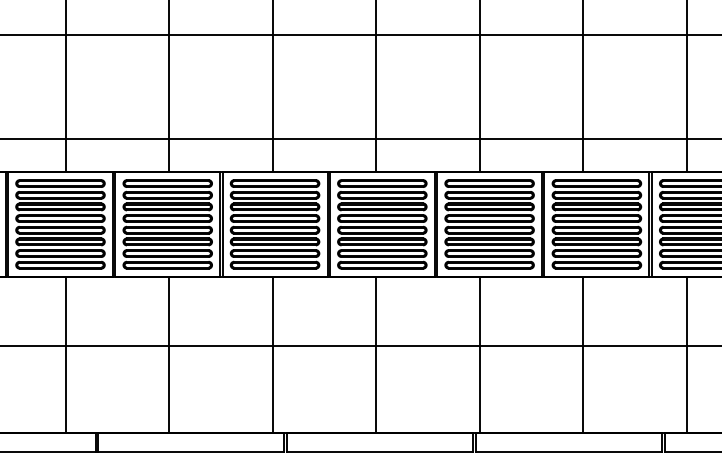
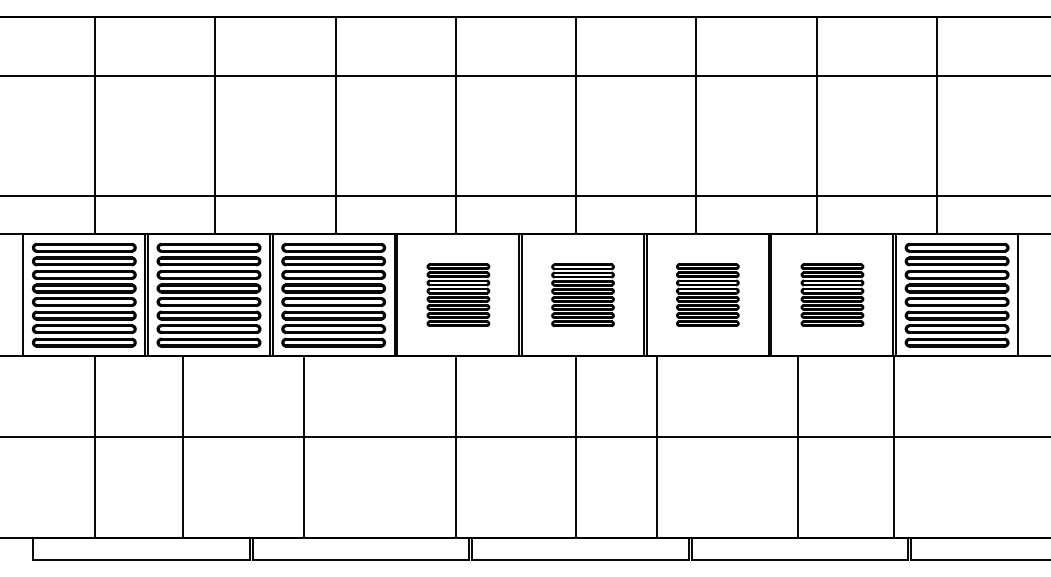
part: (275, 223) -> (458, 294), size x0.6
part: (489, 223) -> (707, 294), size x0.6
part: (596, 223) -> (832, 294), size x0.6
part: (381, 224) -> (582, 295), size x0.6
line: (66, 354) -> (183, 446), moved
line: (169, 354) -> (303, 446), moved
line: (479, 354) -> (657, 446), moved
line: (583, 354) -> (797, 446), moved
line: (686, 354) -> (893, 446), moved

